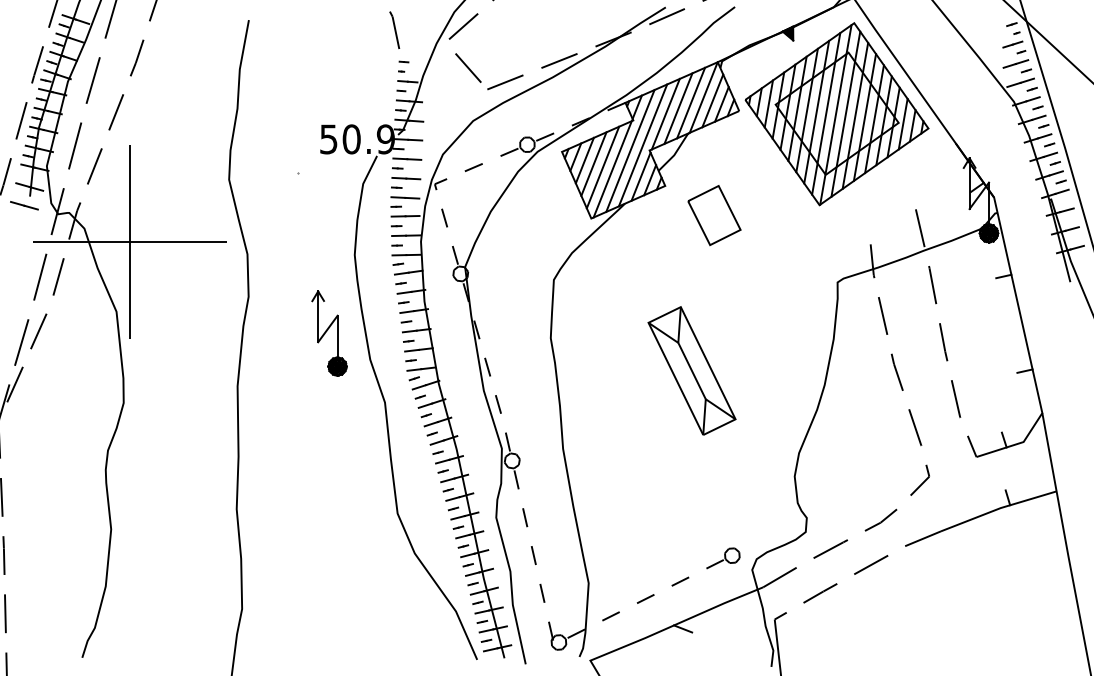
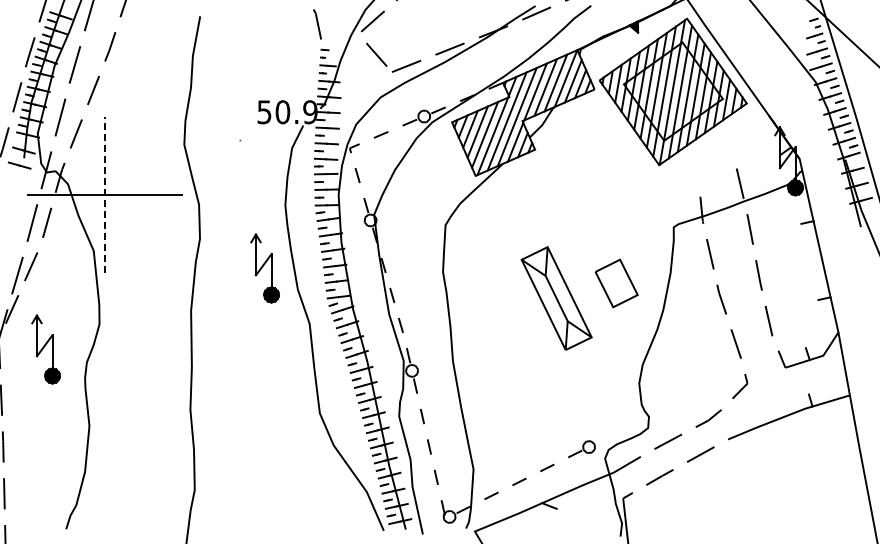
part: (714, 215) -> (616, 283), moved
line: (129, 241) -> (104, 194), solid -> dashed
part: (56, 434) -> (45, 349), added

